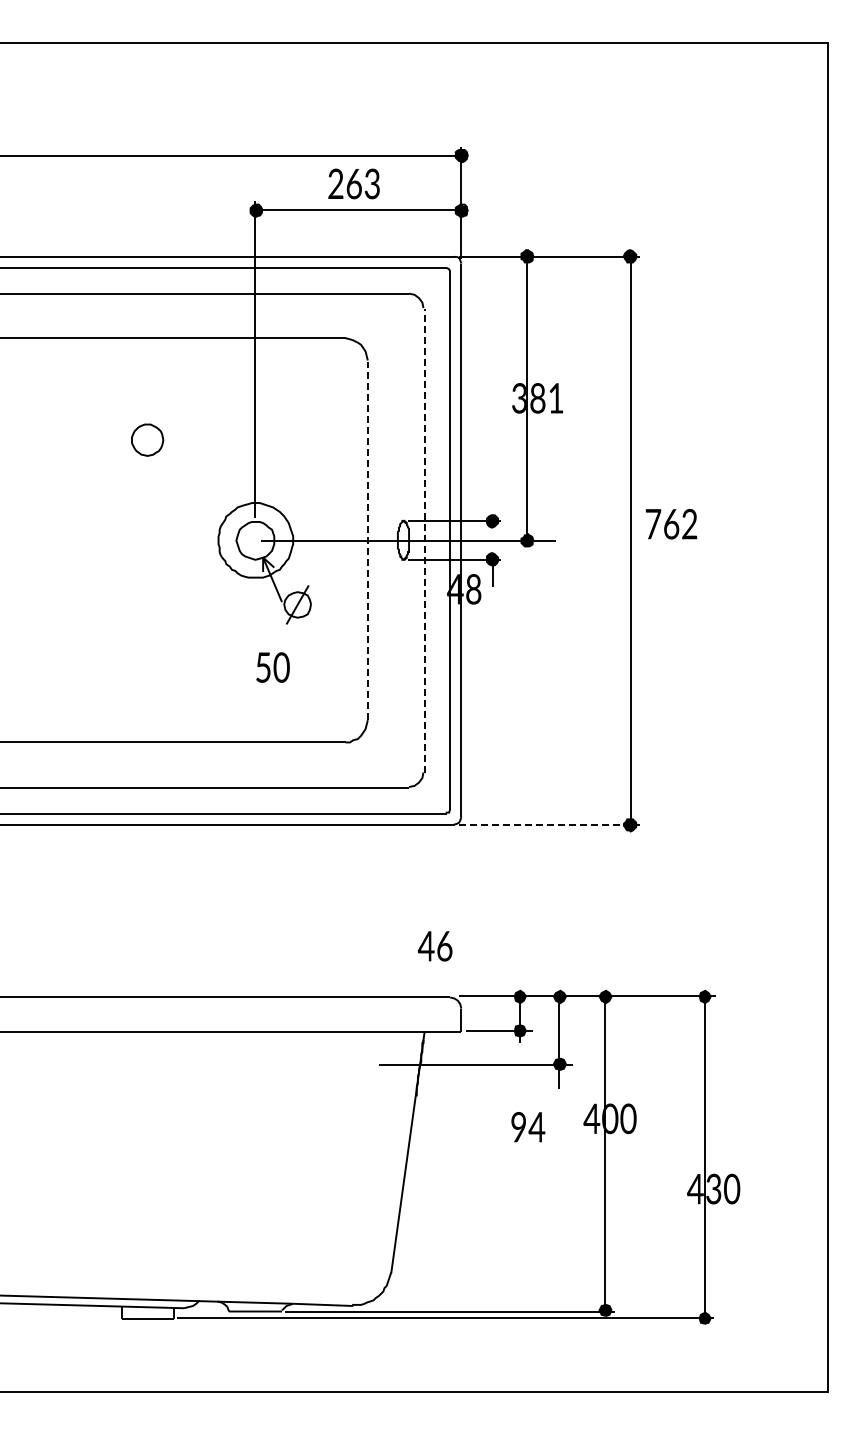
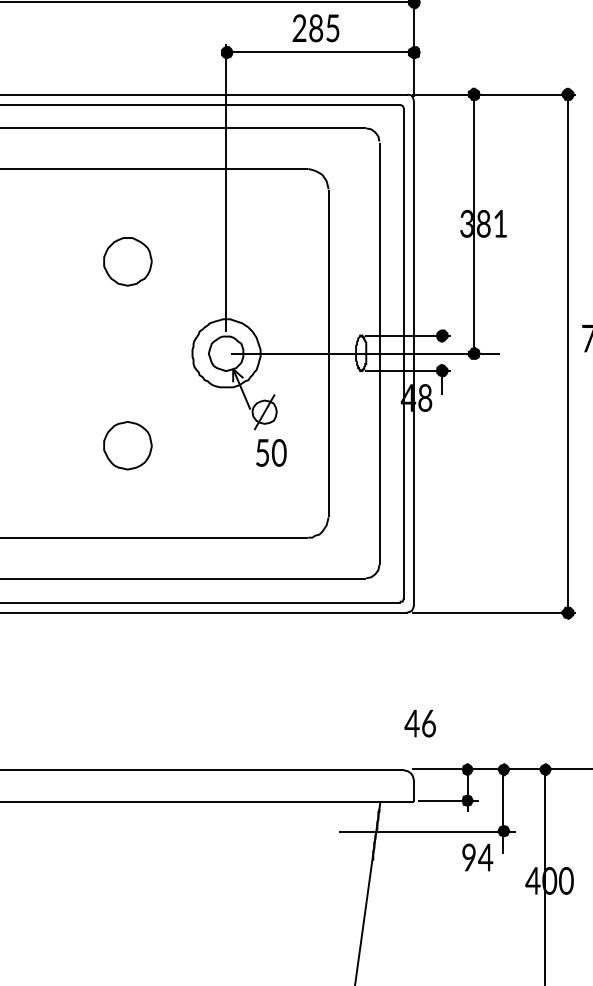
text: (362, 183) -> (323, 27), 263 -> 285
part: (147, 440) -> (127, 262), size x1.67
line: (367, 540) -> (328, 353), dashed -> solid
line: (424, 540) -> (380, 353), dashed -> solid
part: (147, 641) -> (127, 445), added
text: (272, 667) -> (270, 452), moved
line: (549, 824) -> (494, 612), dashed -> solid
text: (434, 946) -> (419, 723), moved
text: (528, 1127) -> (477, 857), moved

